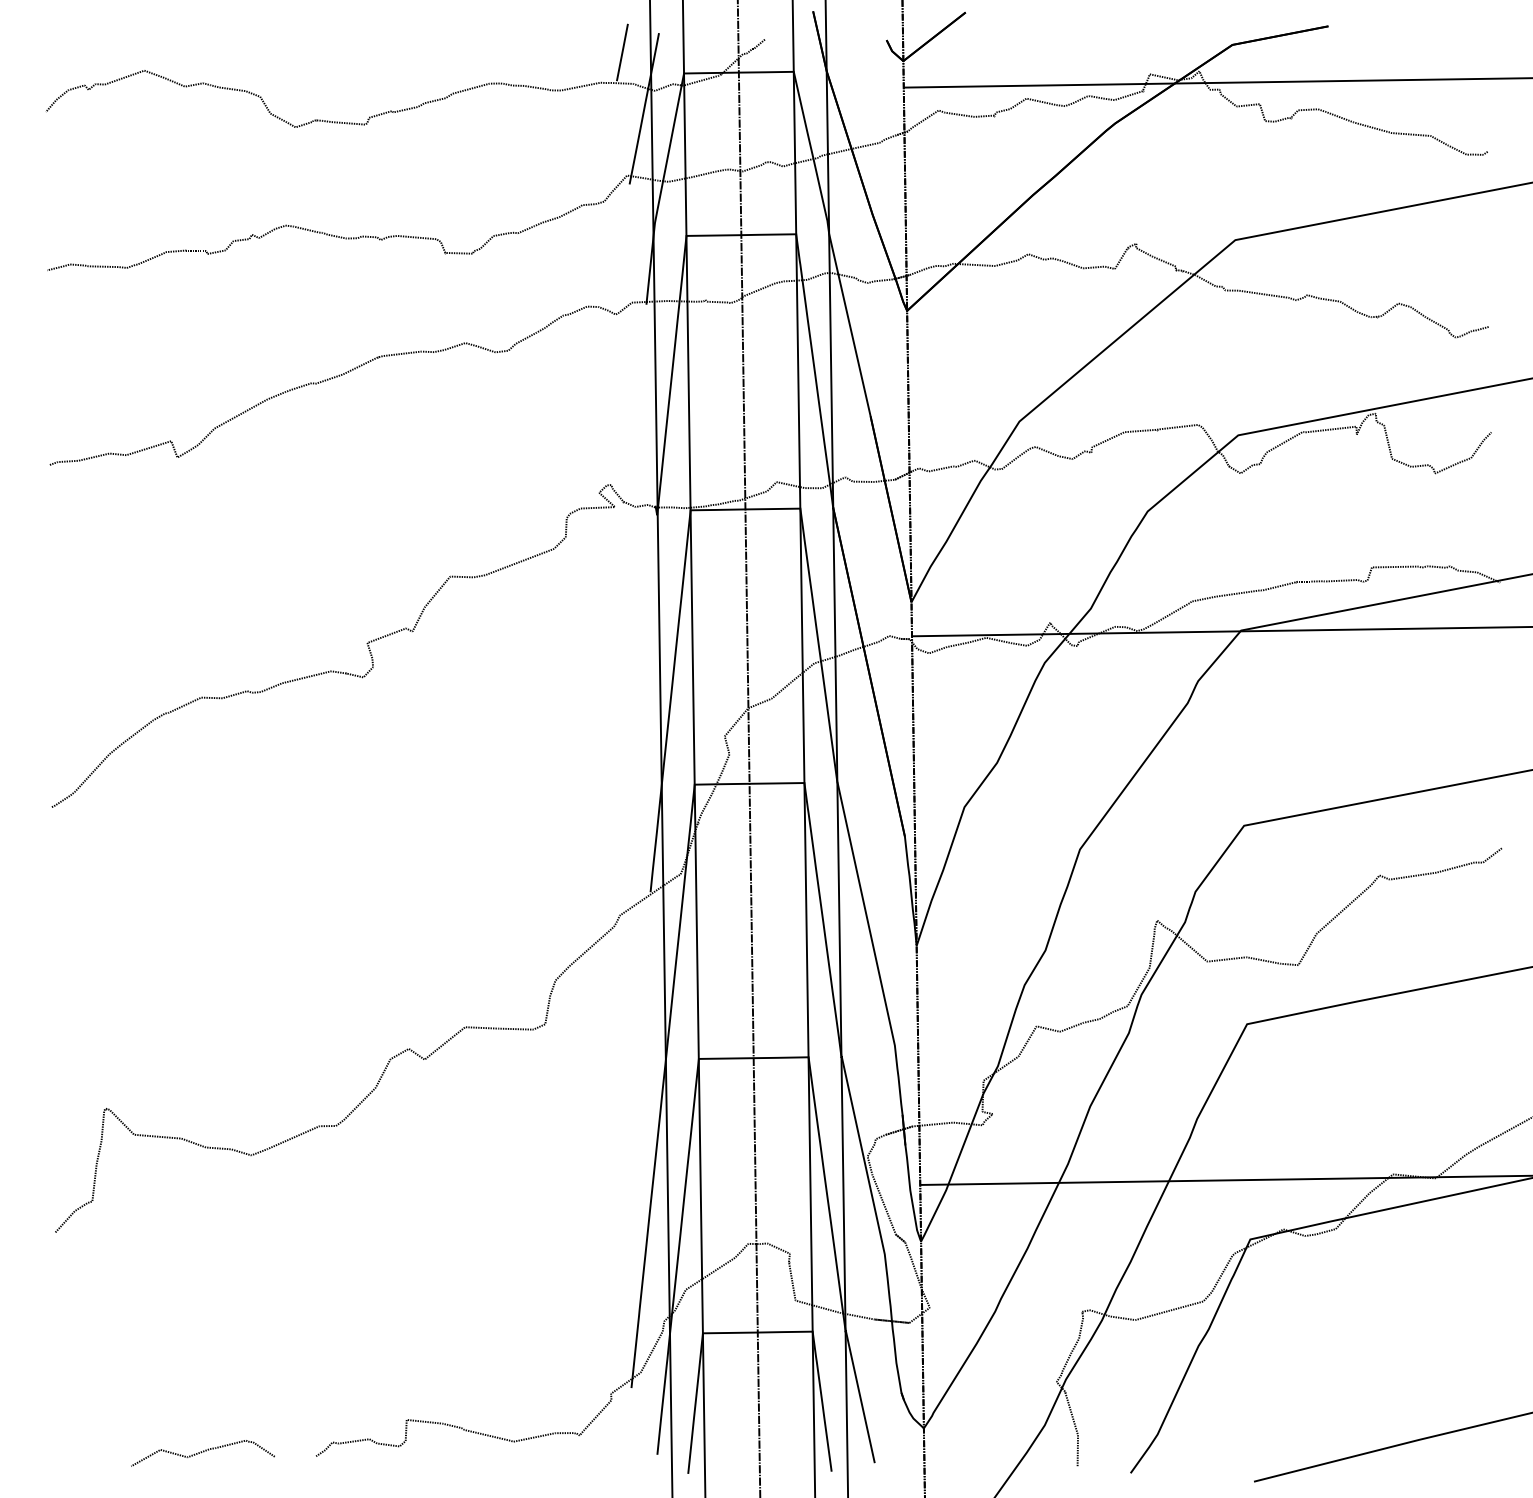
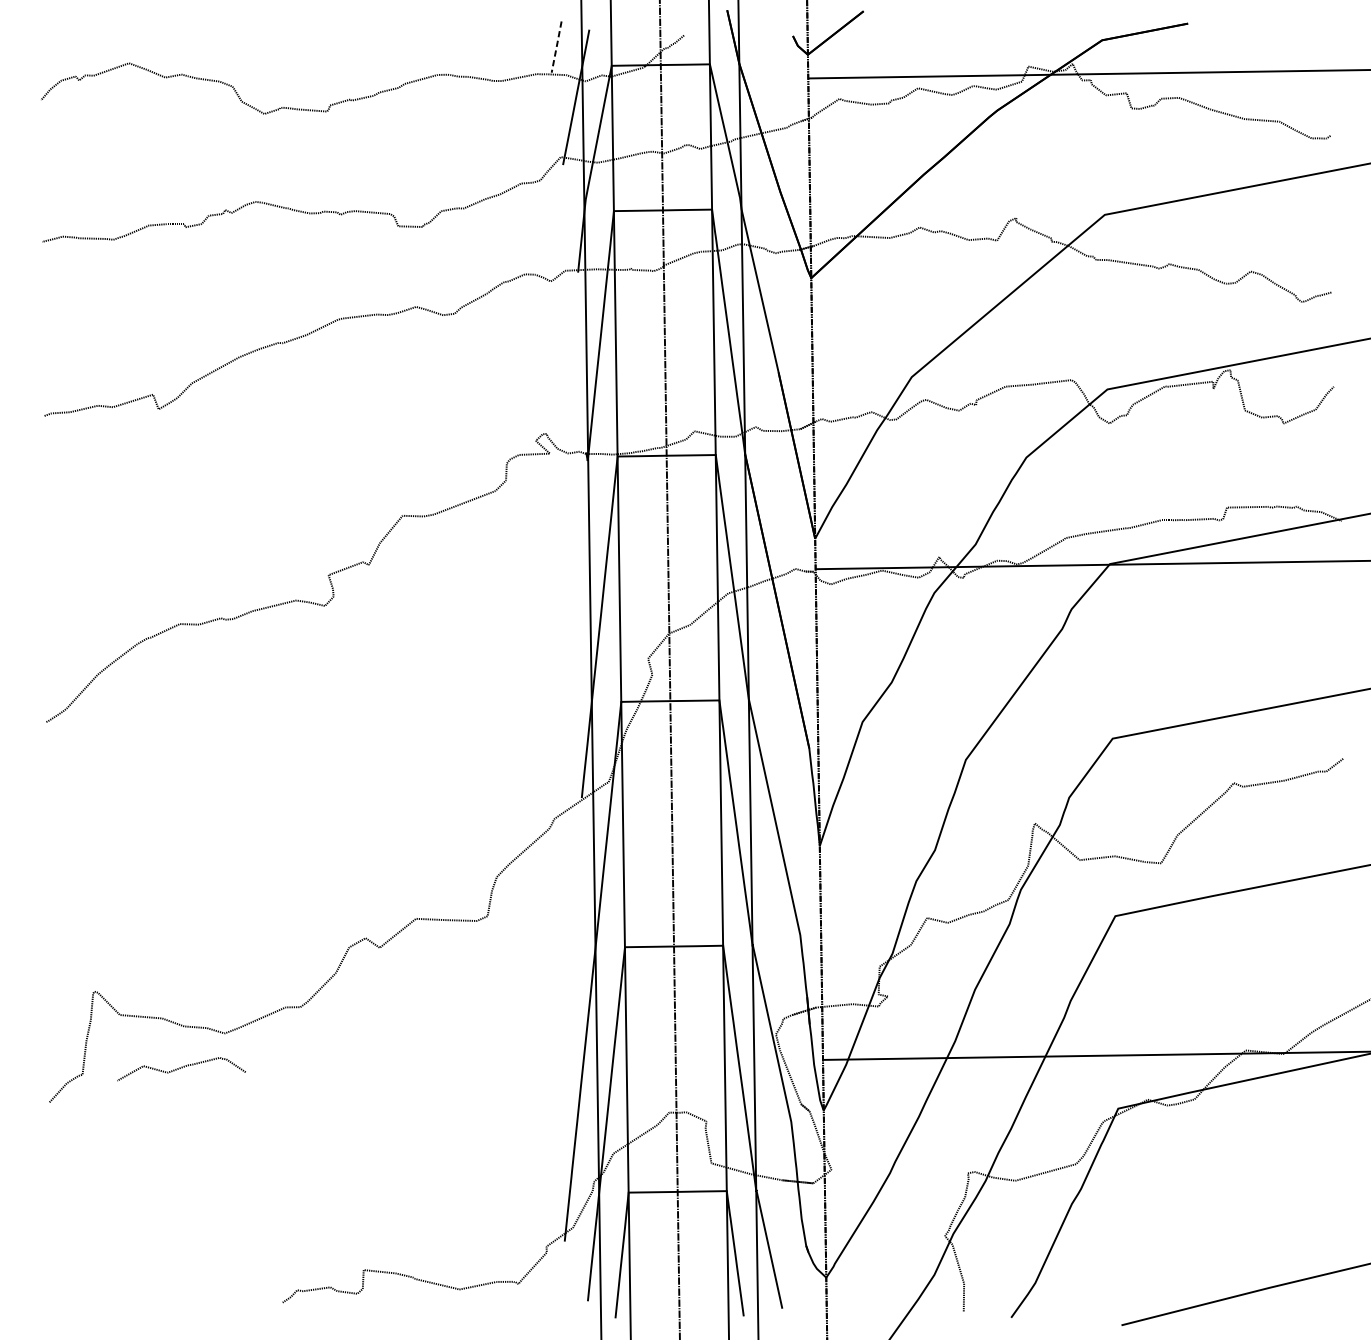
line: (622, 51) -> (556, 46), solid -> dashed
curve: (202, 1452) -> (181, 1068), moved

